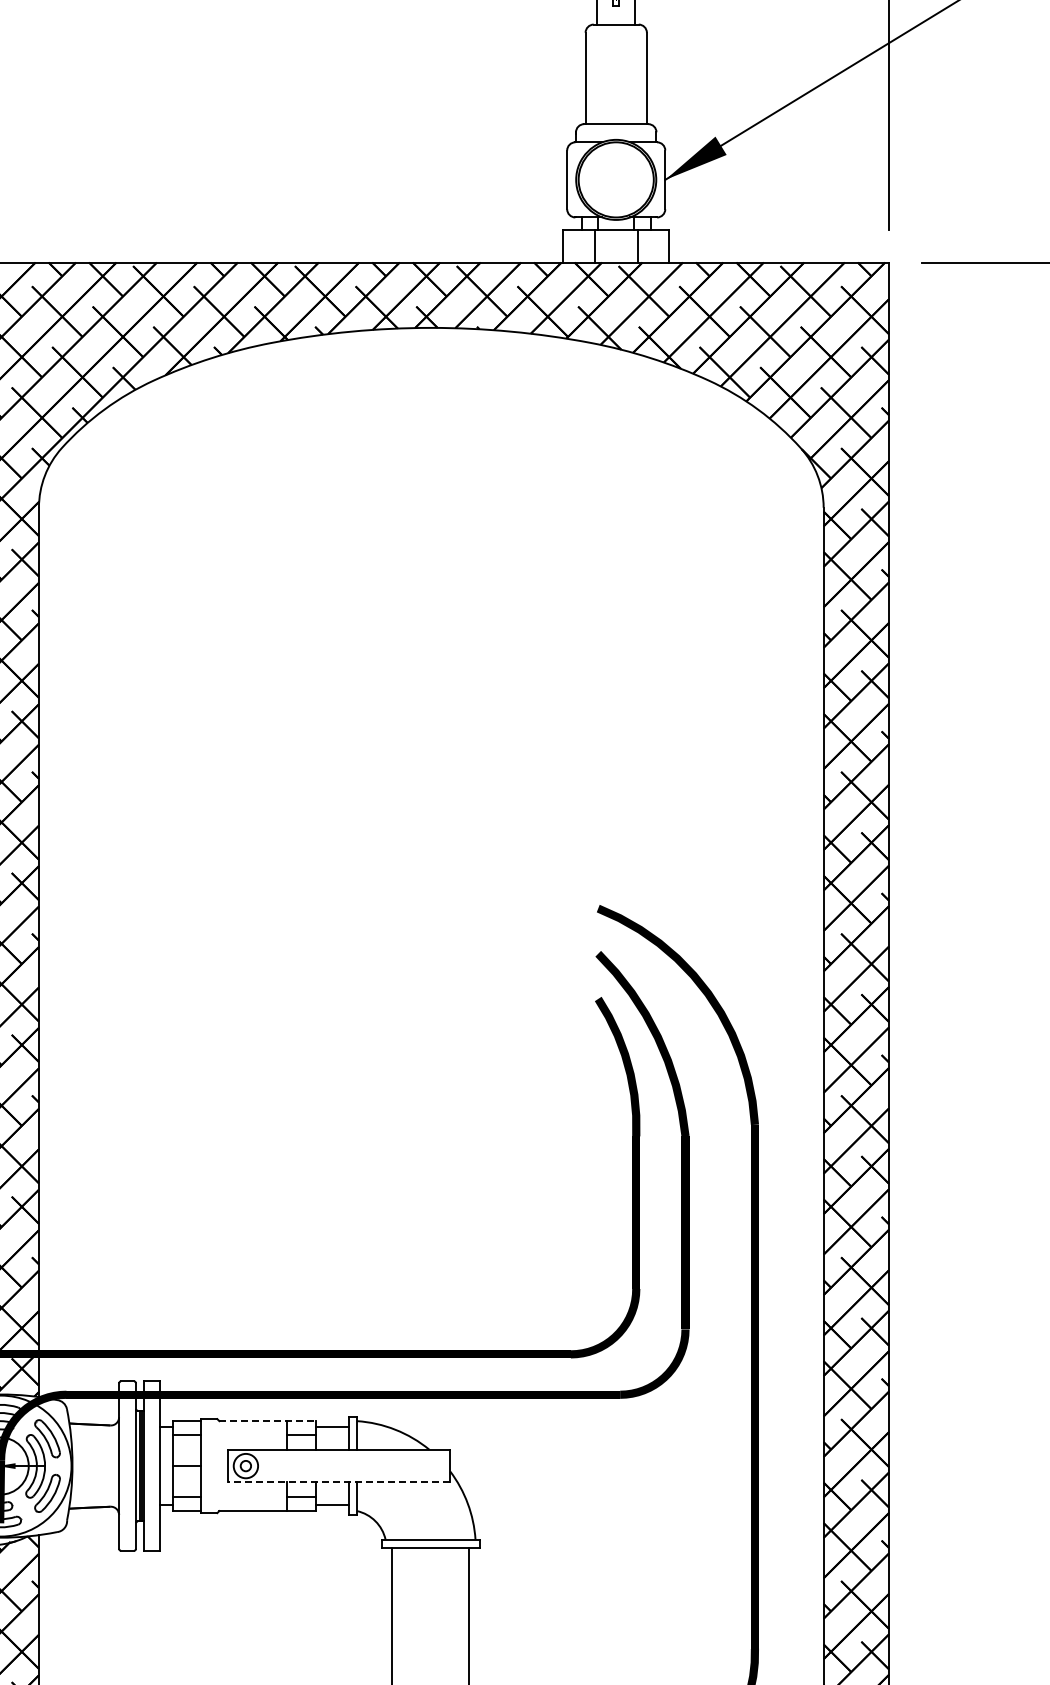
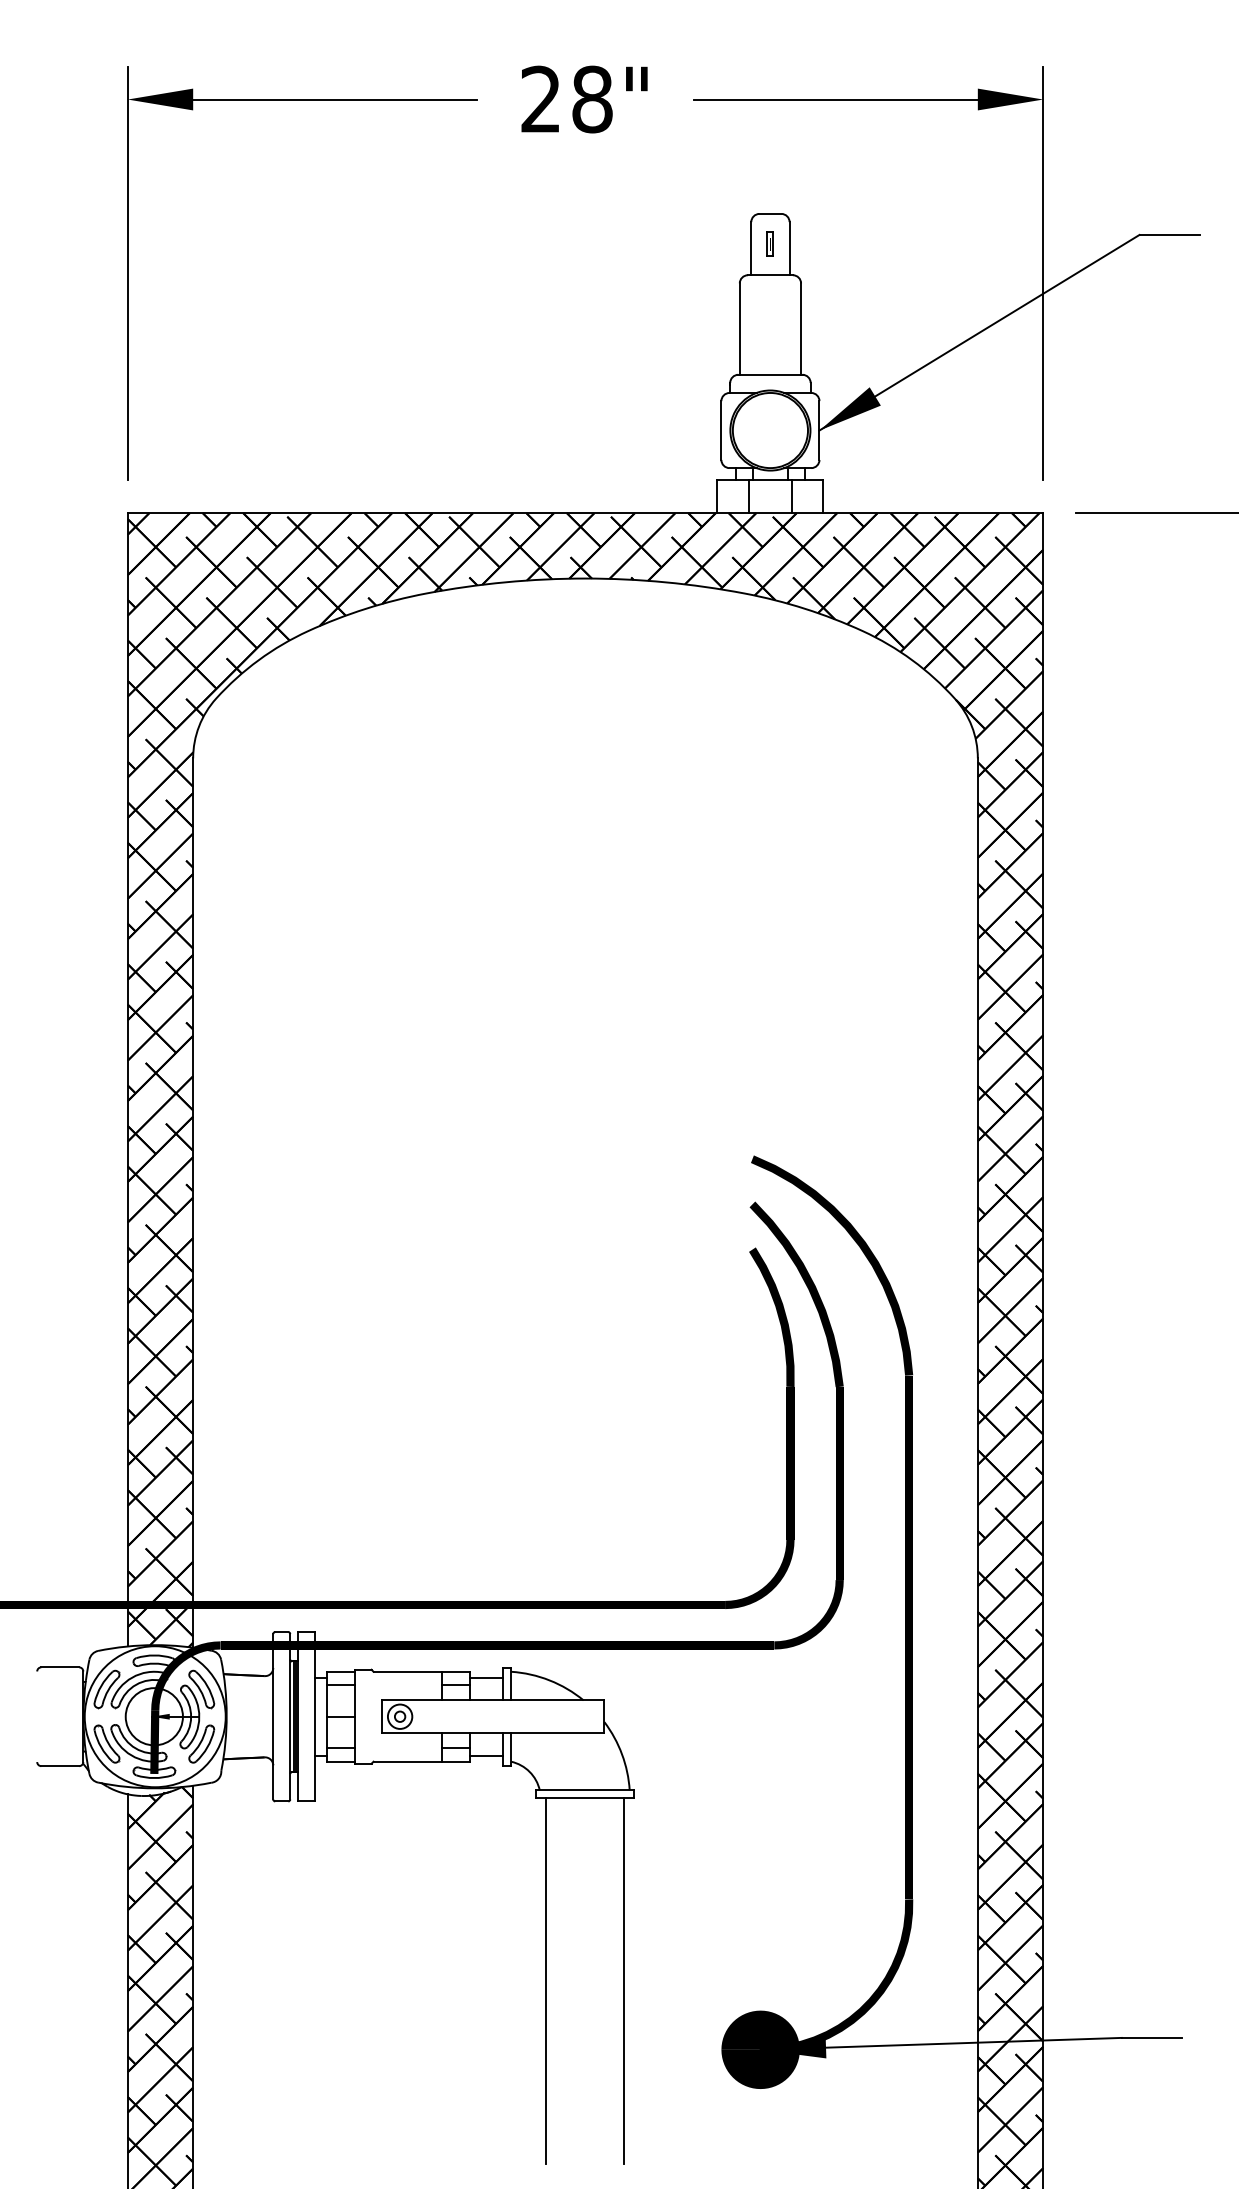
line: (268, 1420) -> (422, 1671), dashed -> solid
line: (338, 1482) -> (492, 1733), dashed -> solid

